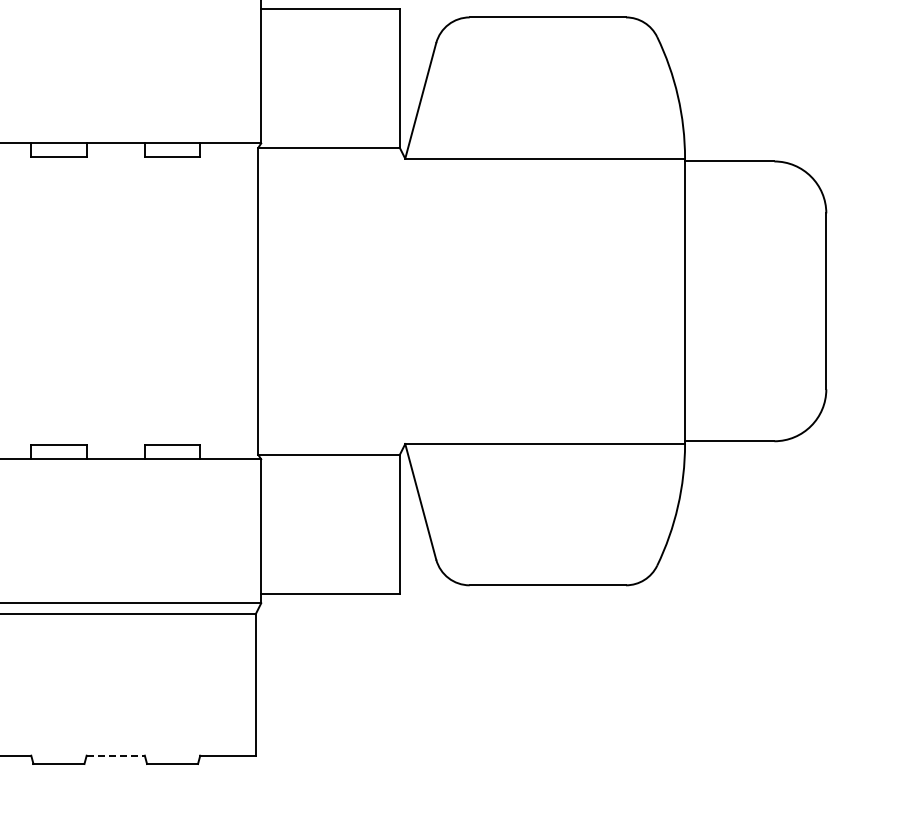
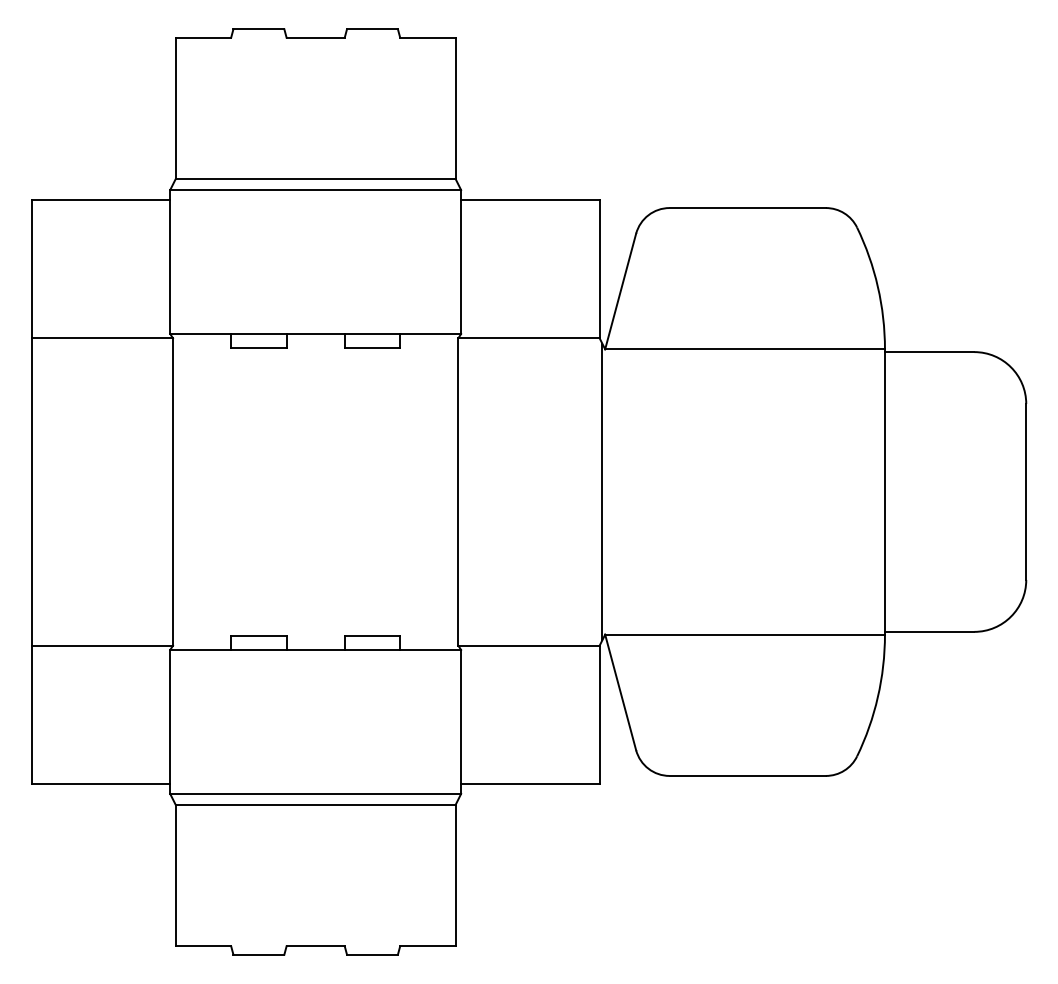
line: (402, 300) -> (602, 491), added
line: (116, 755) -> (316, 946), dashed -> solid

